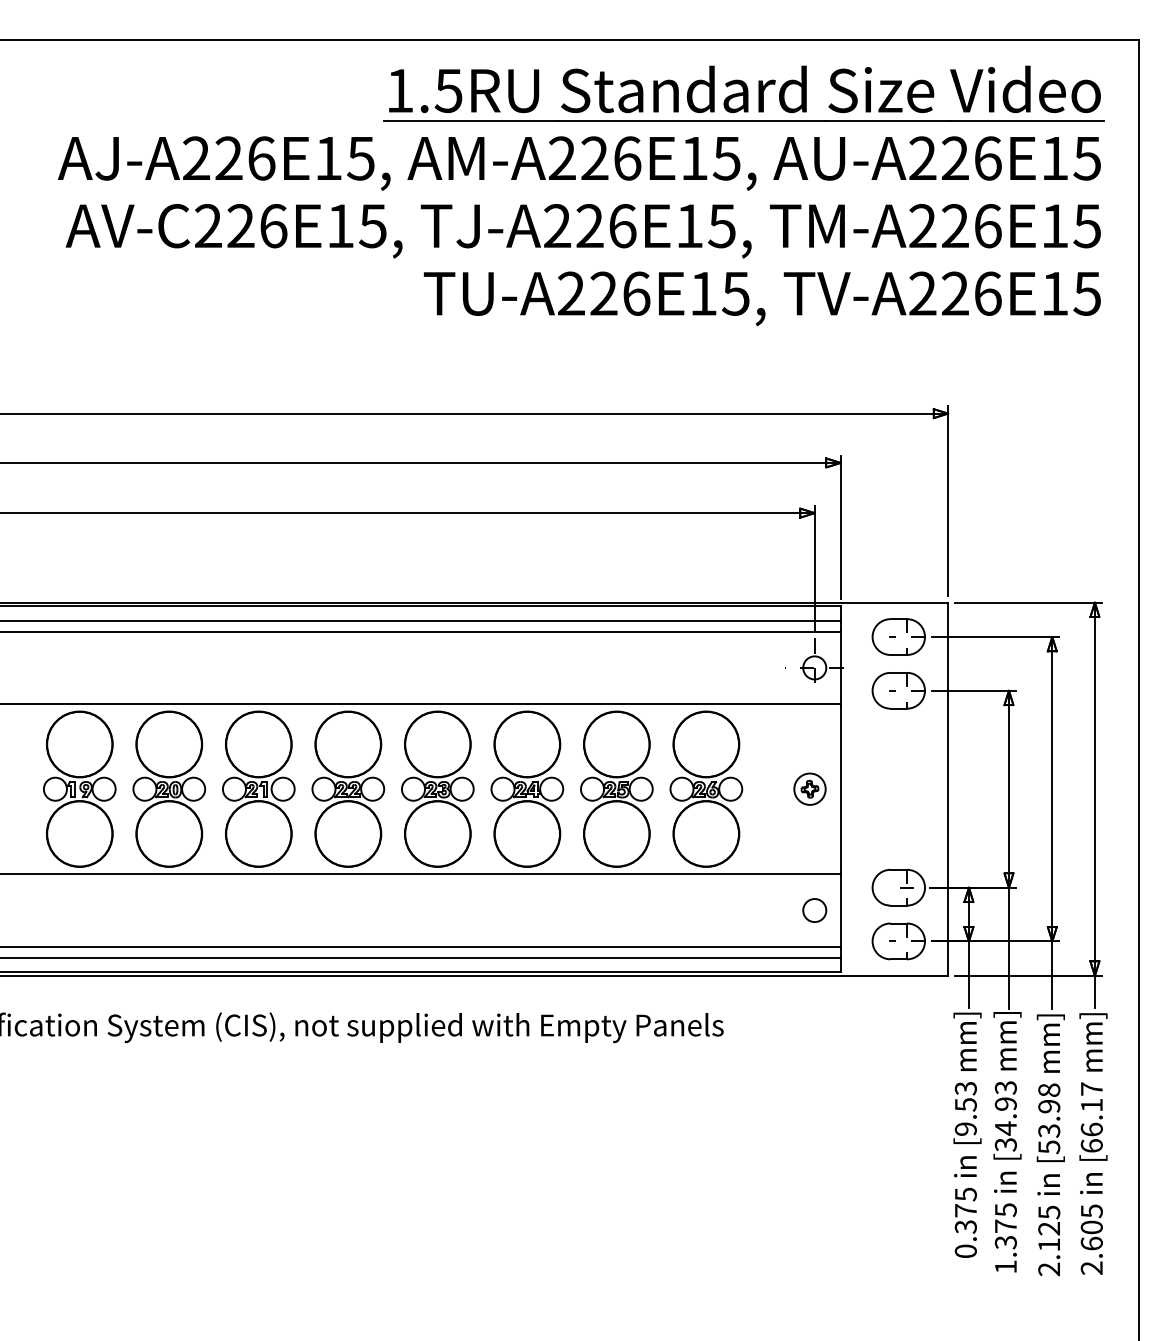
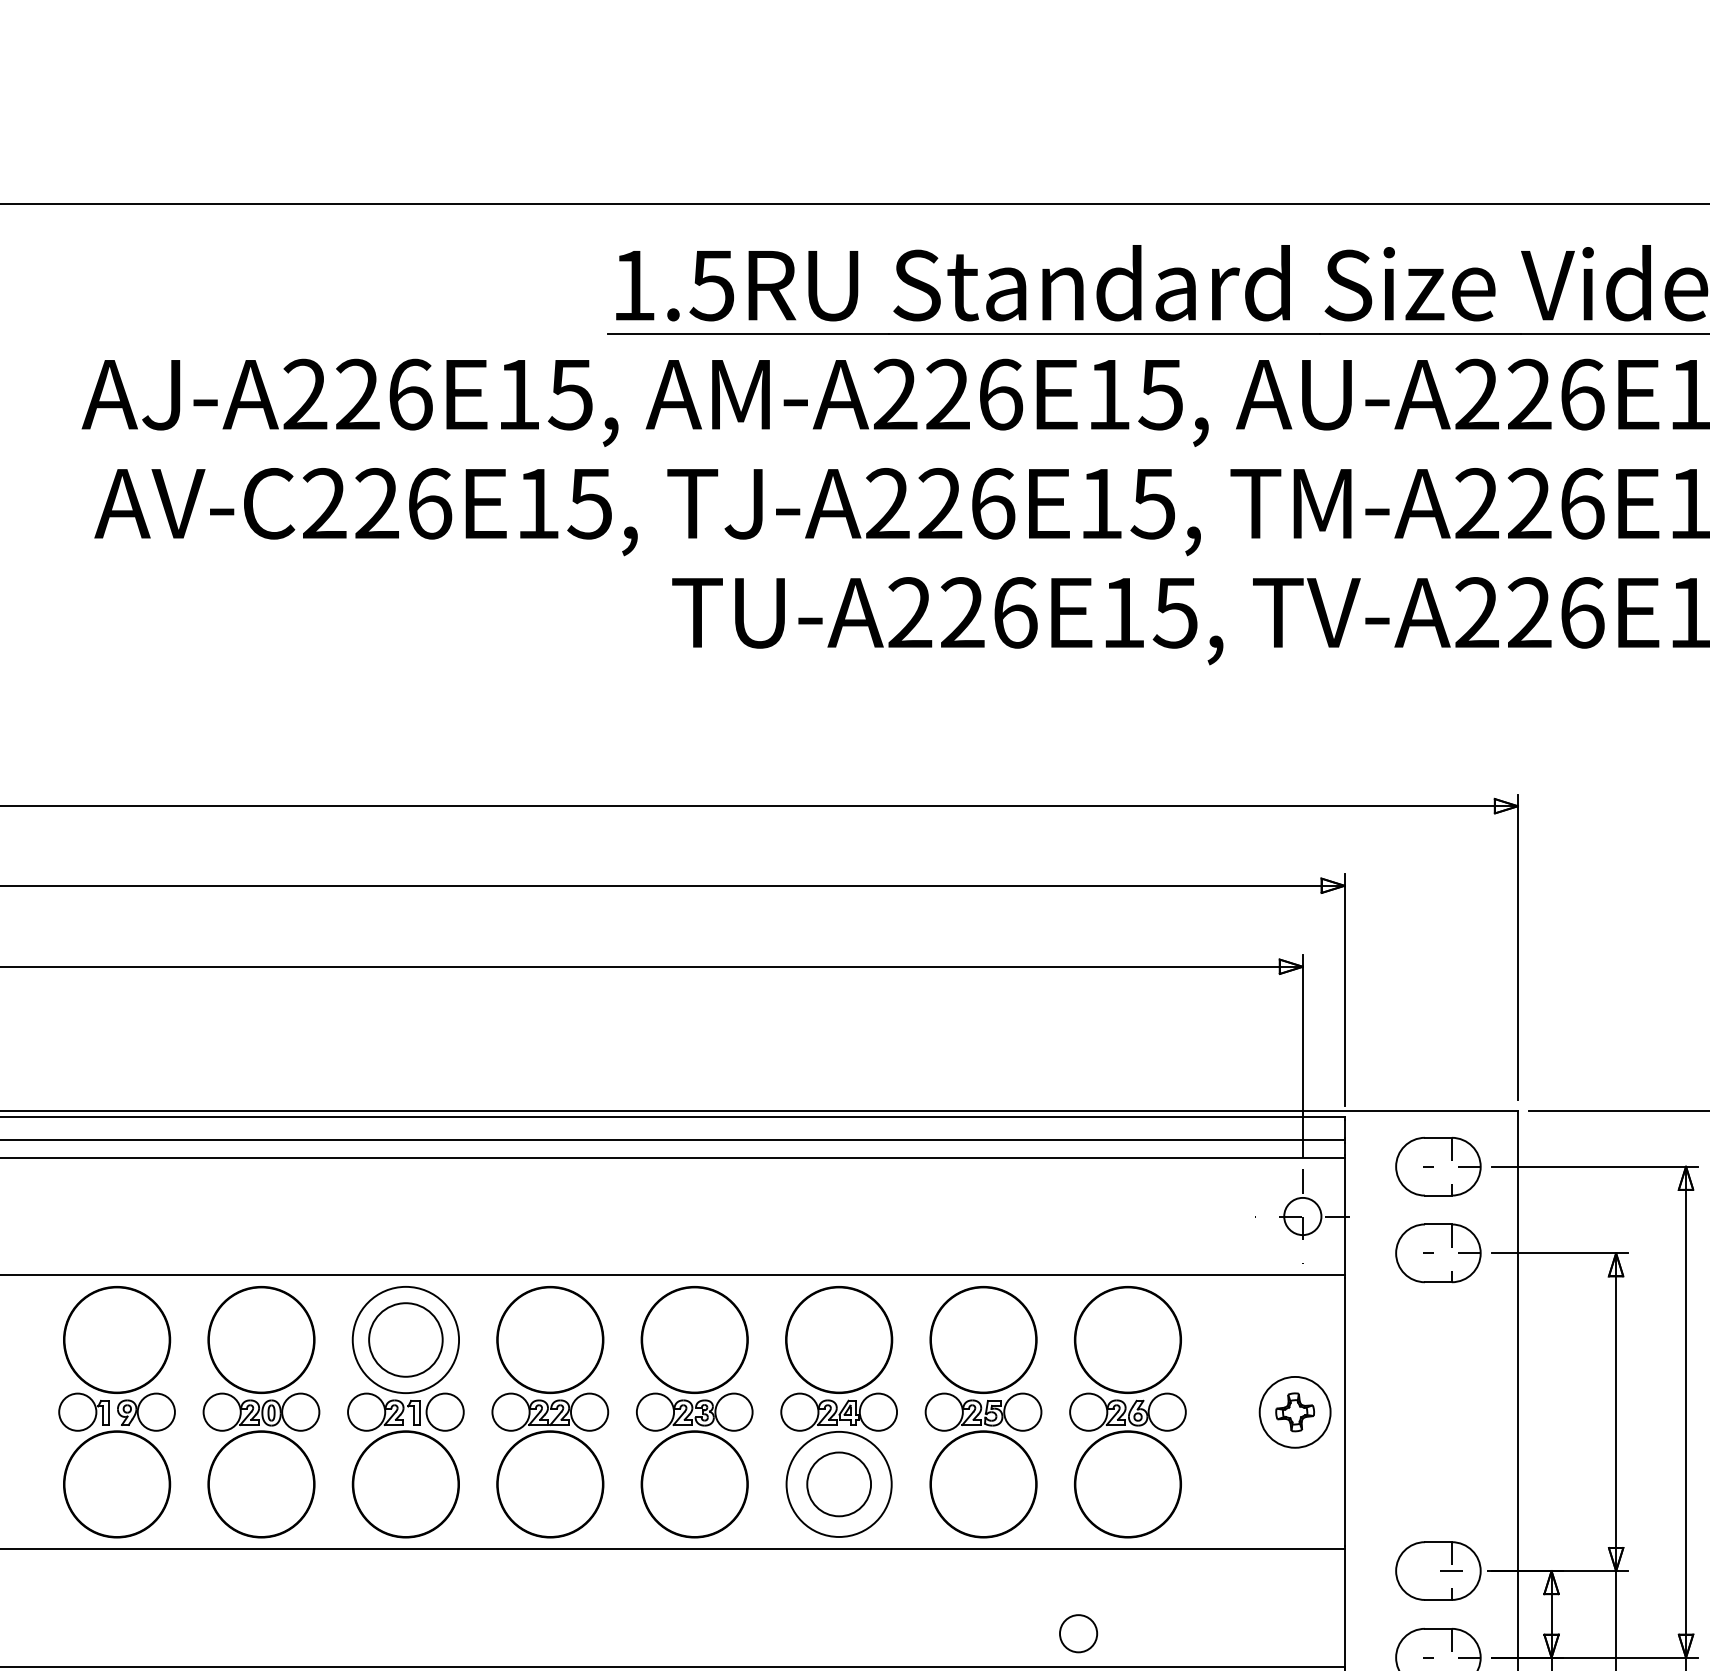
circle: (258, 744) -> (405, 1340), size x0.7
part: (809, 788) -> (1294, 1411), size x1.4
circle: (527, 833) -> (839, 1483), size x0.6
circle: (814, 910) -> (1078, 1633), moved

